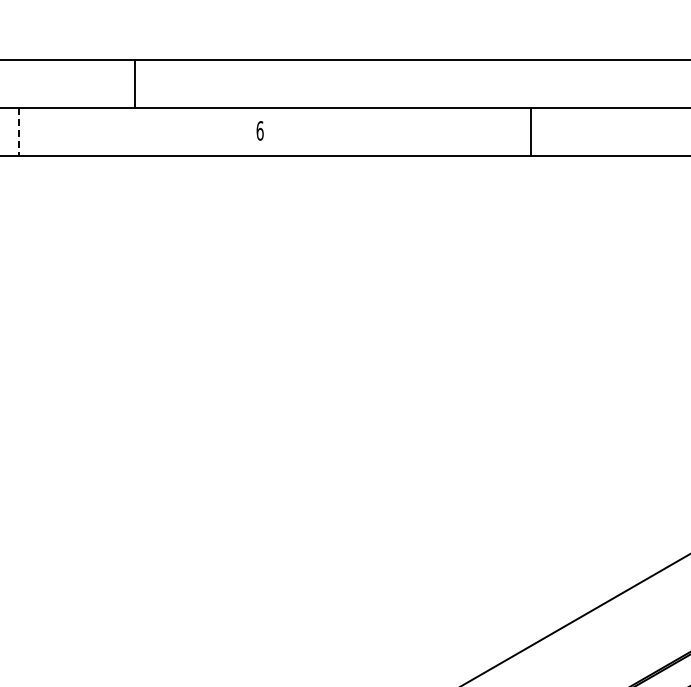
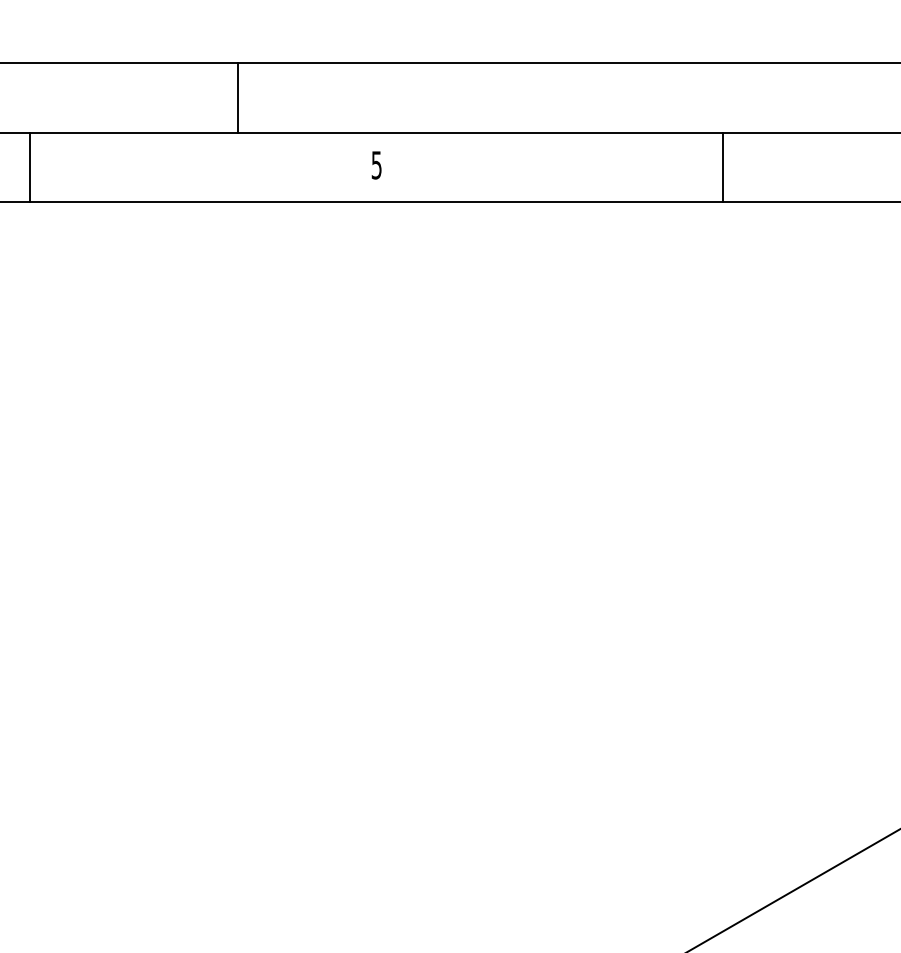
line: (135, 84) -> (237, 98), moved
text: (259, 130) -> (375, 164), 6 -> 5
line: (18, 132) -> (29, 167), dashed -> solid
line: (530, 132) -> (722, 167), moved

